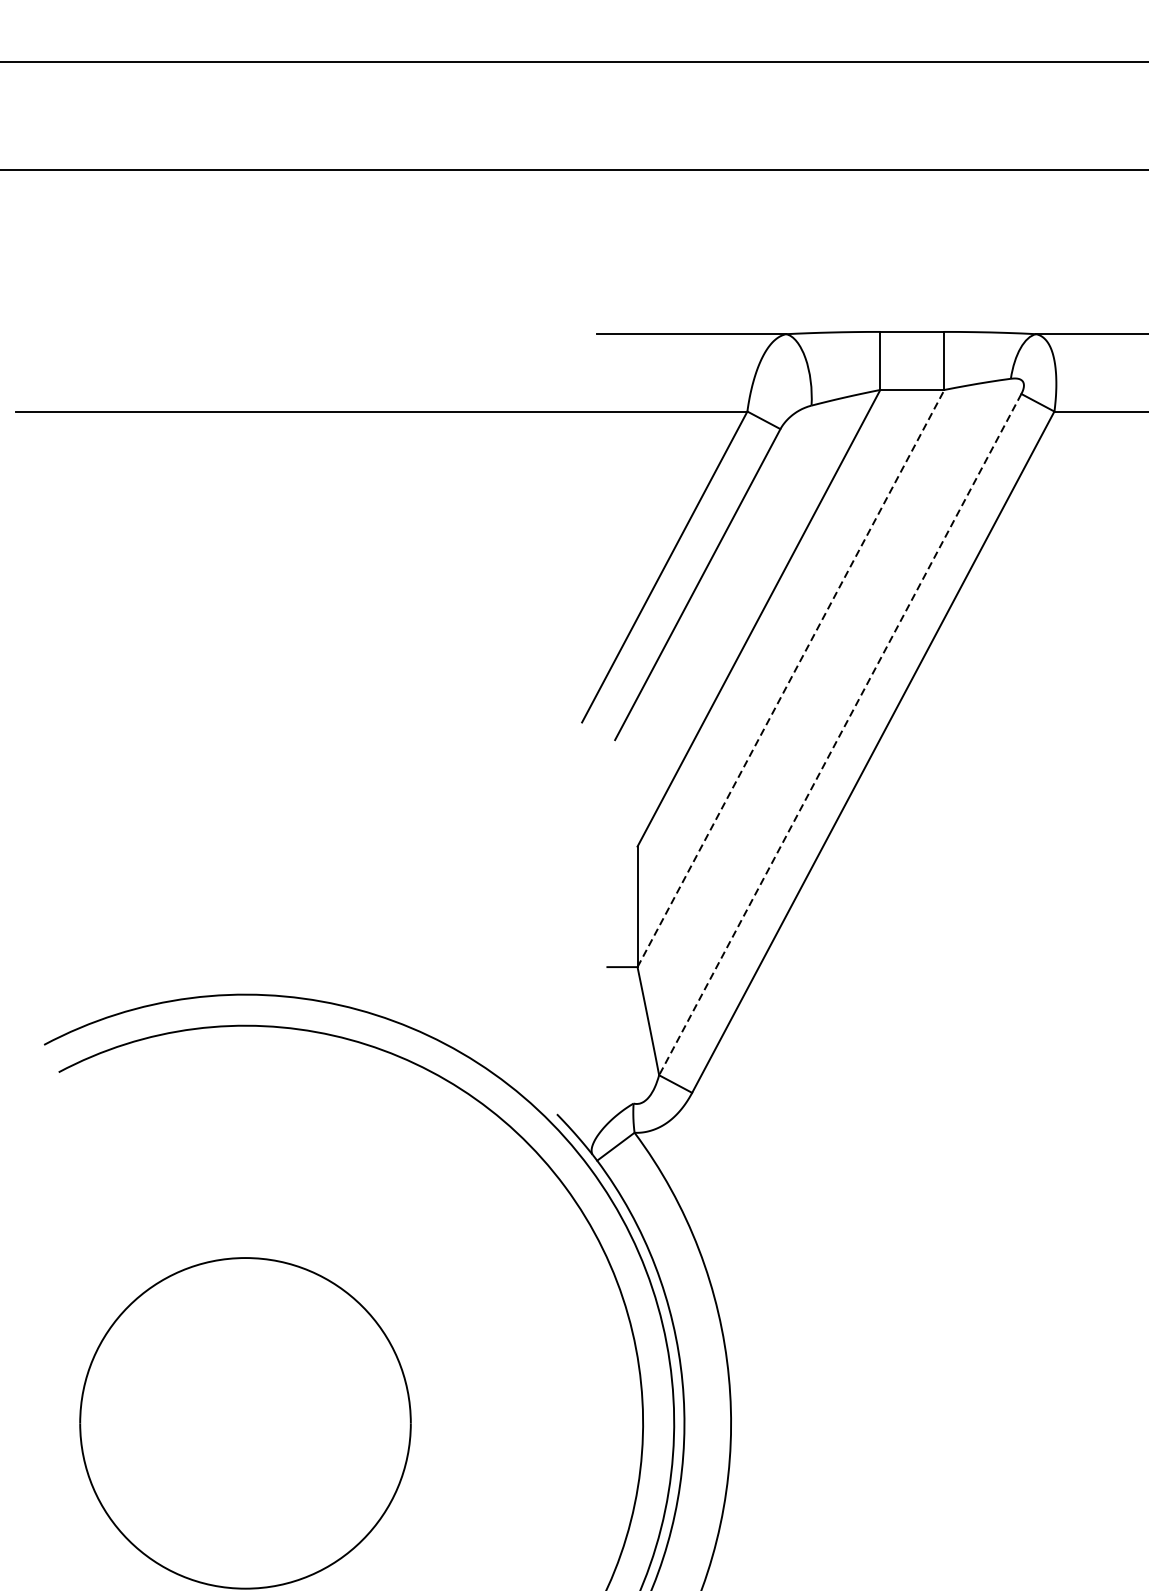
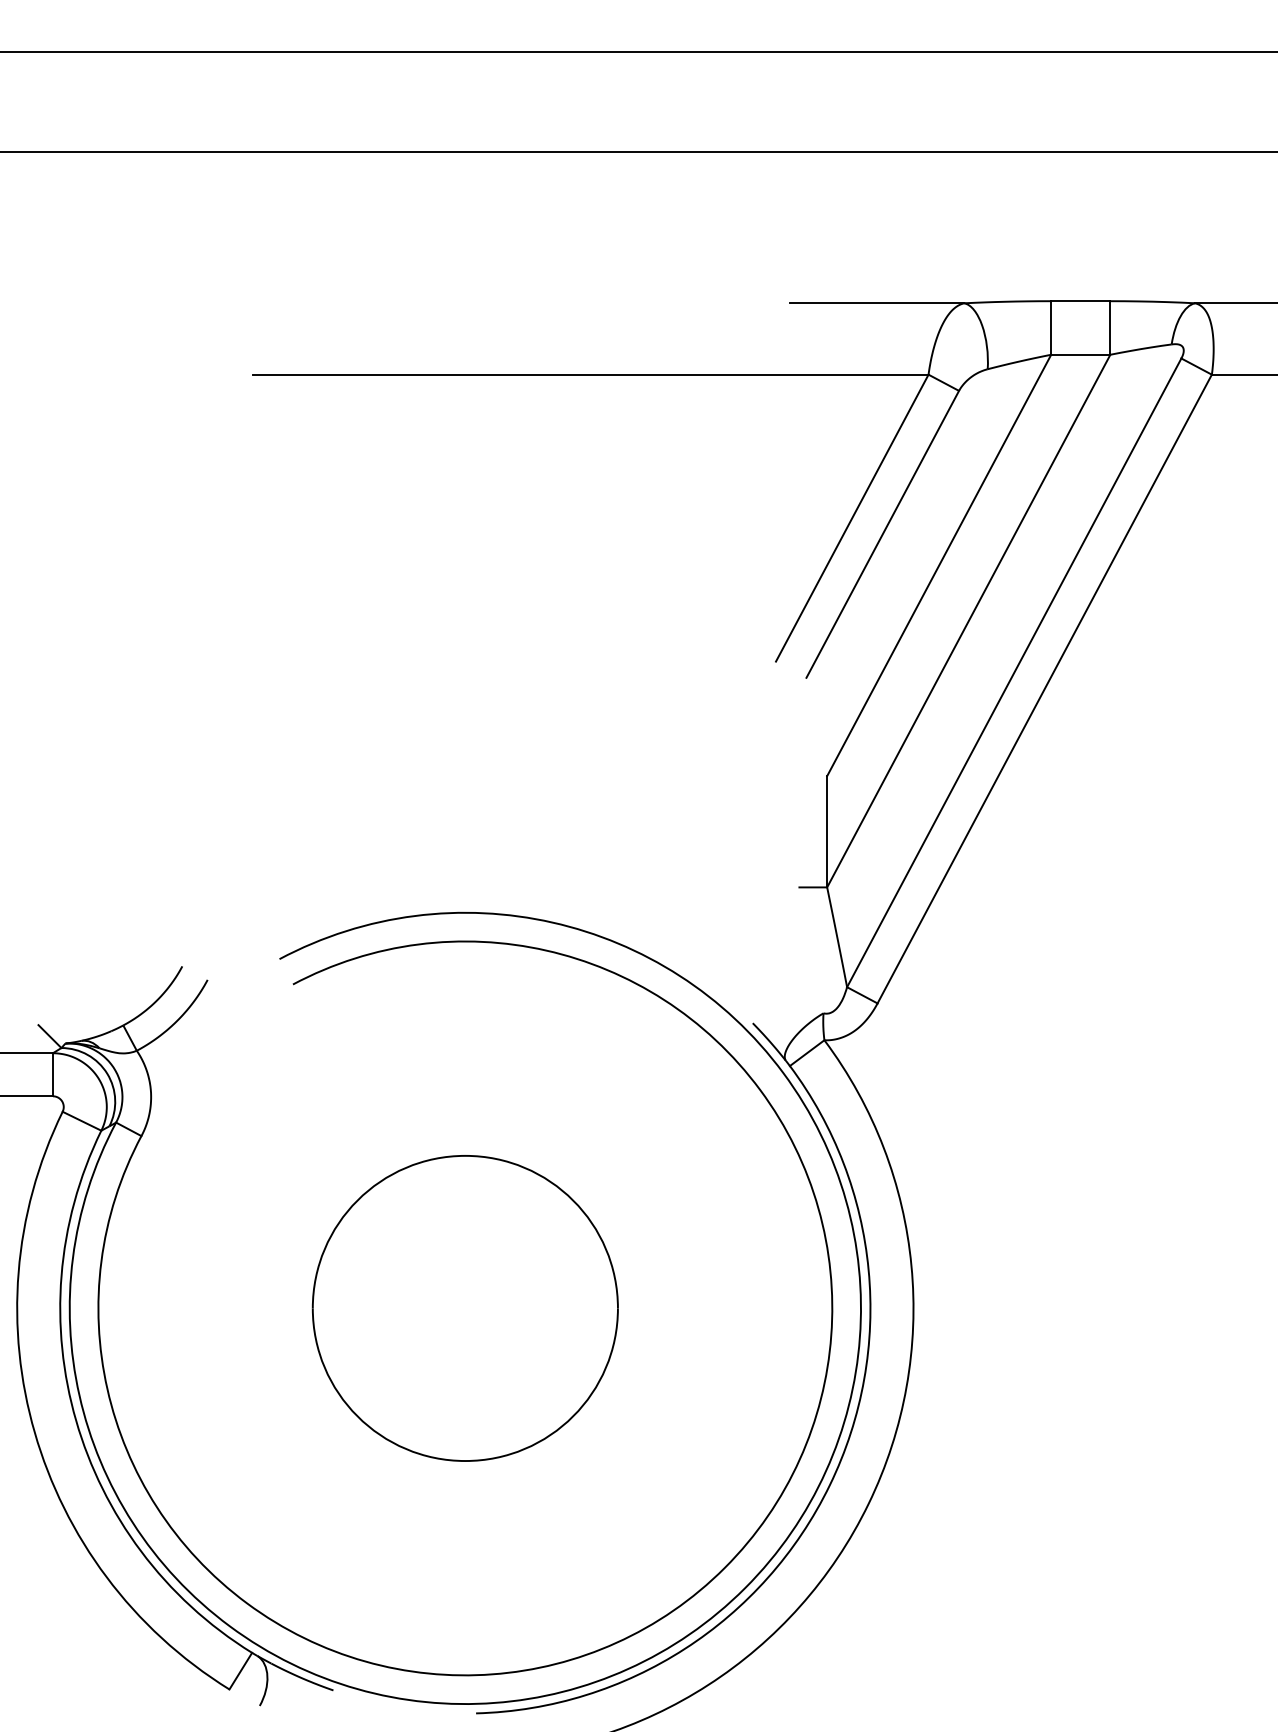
line: (790, 678) -> (968, 621), dashed -> solid
line: (840, 735) -> (1014, 673), dashed -> solid

